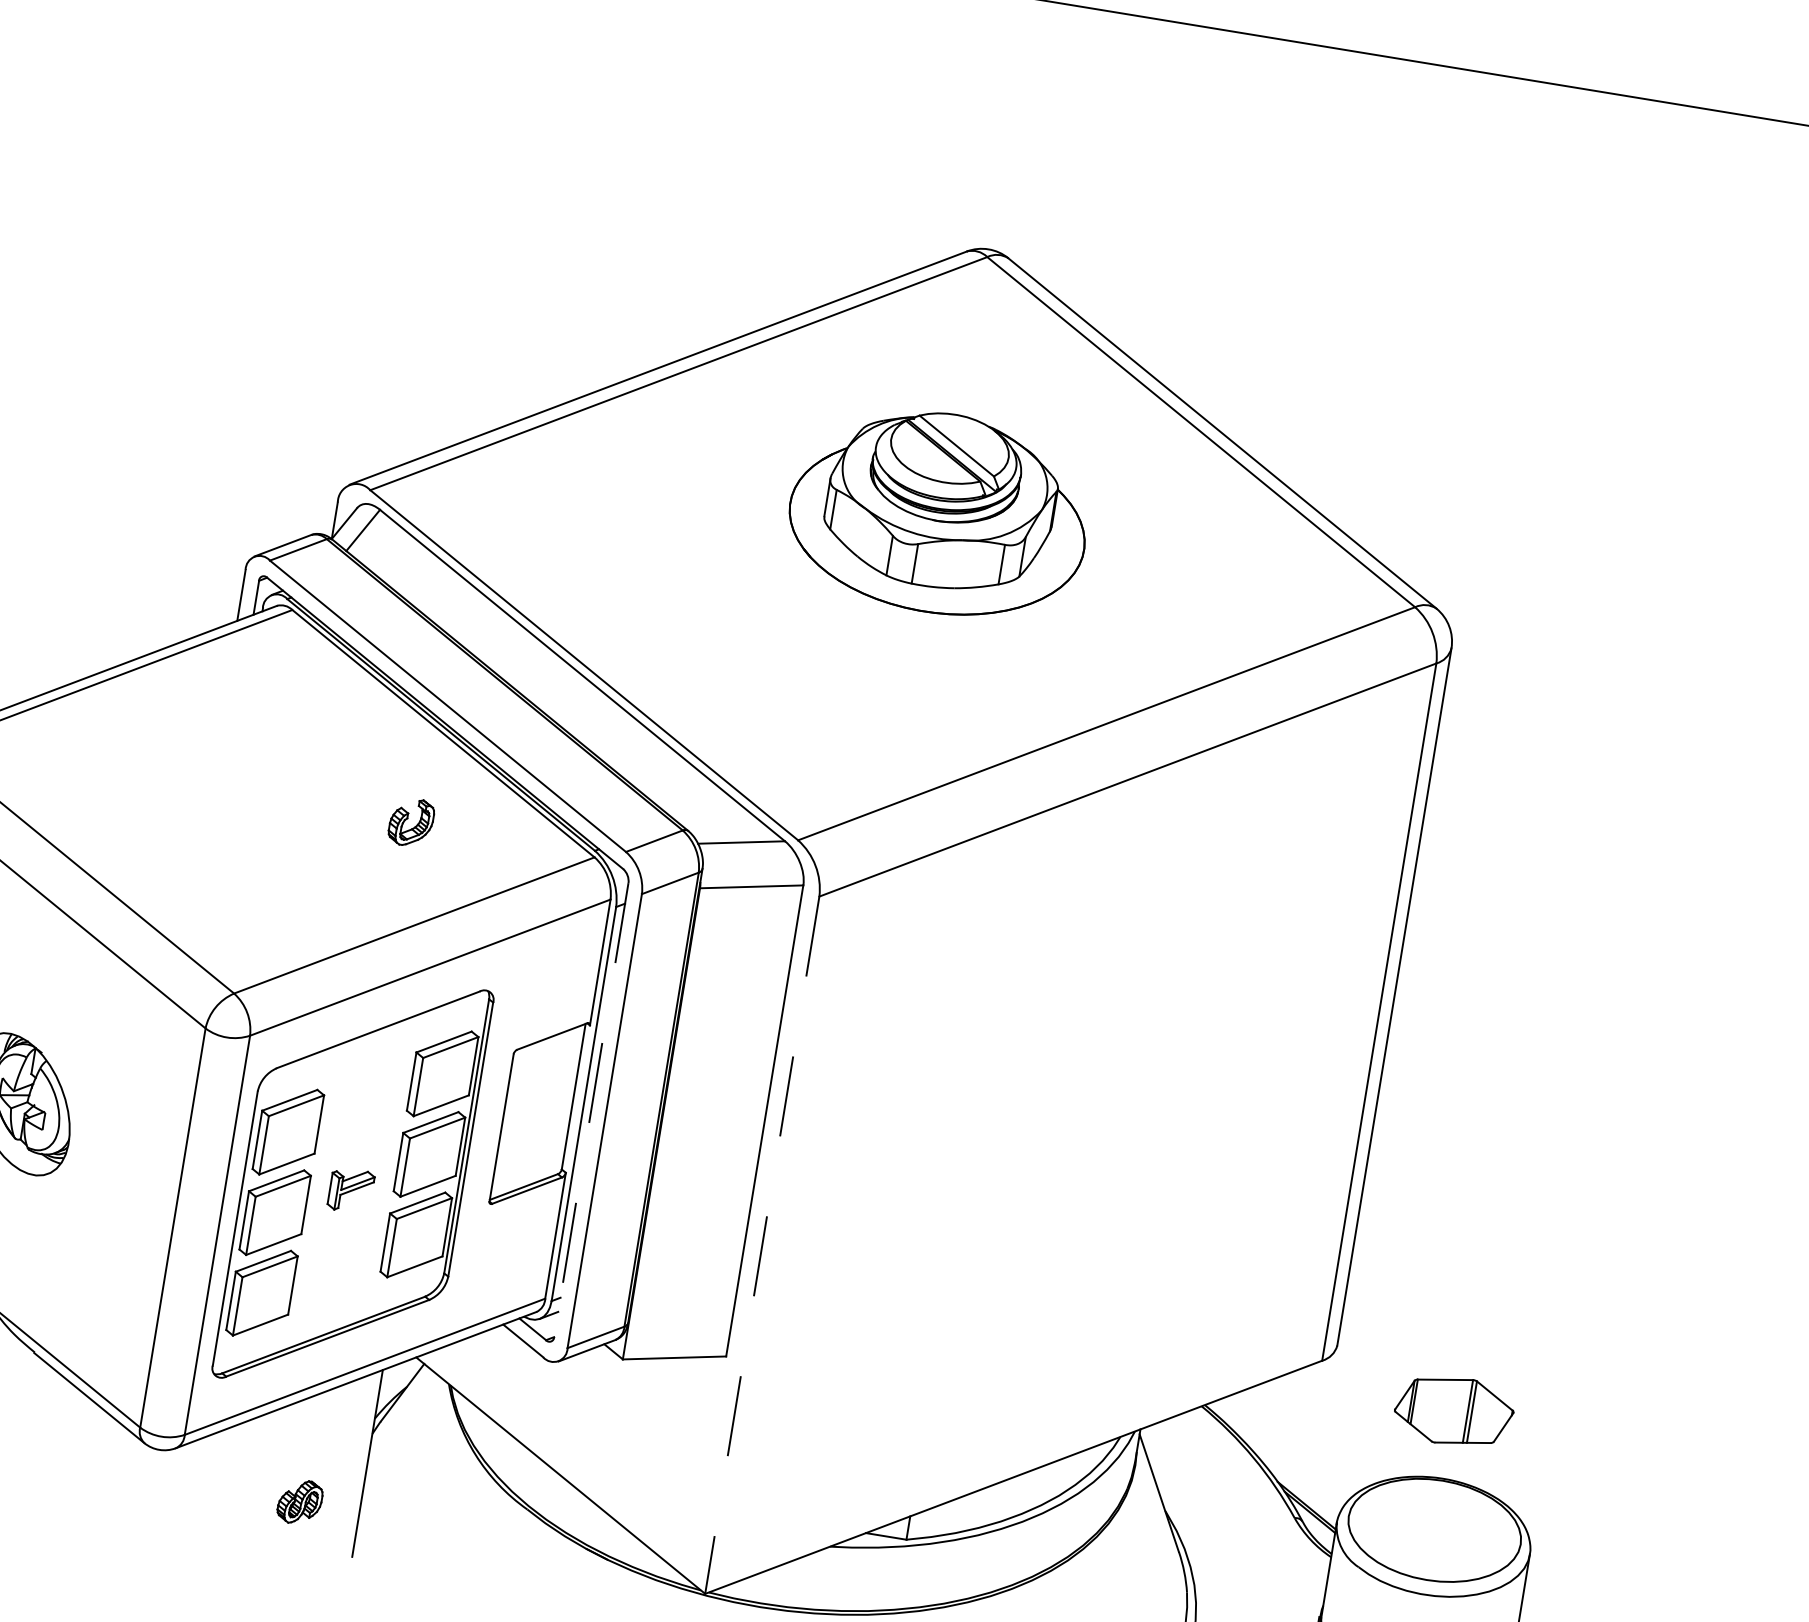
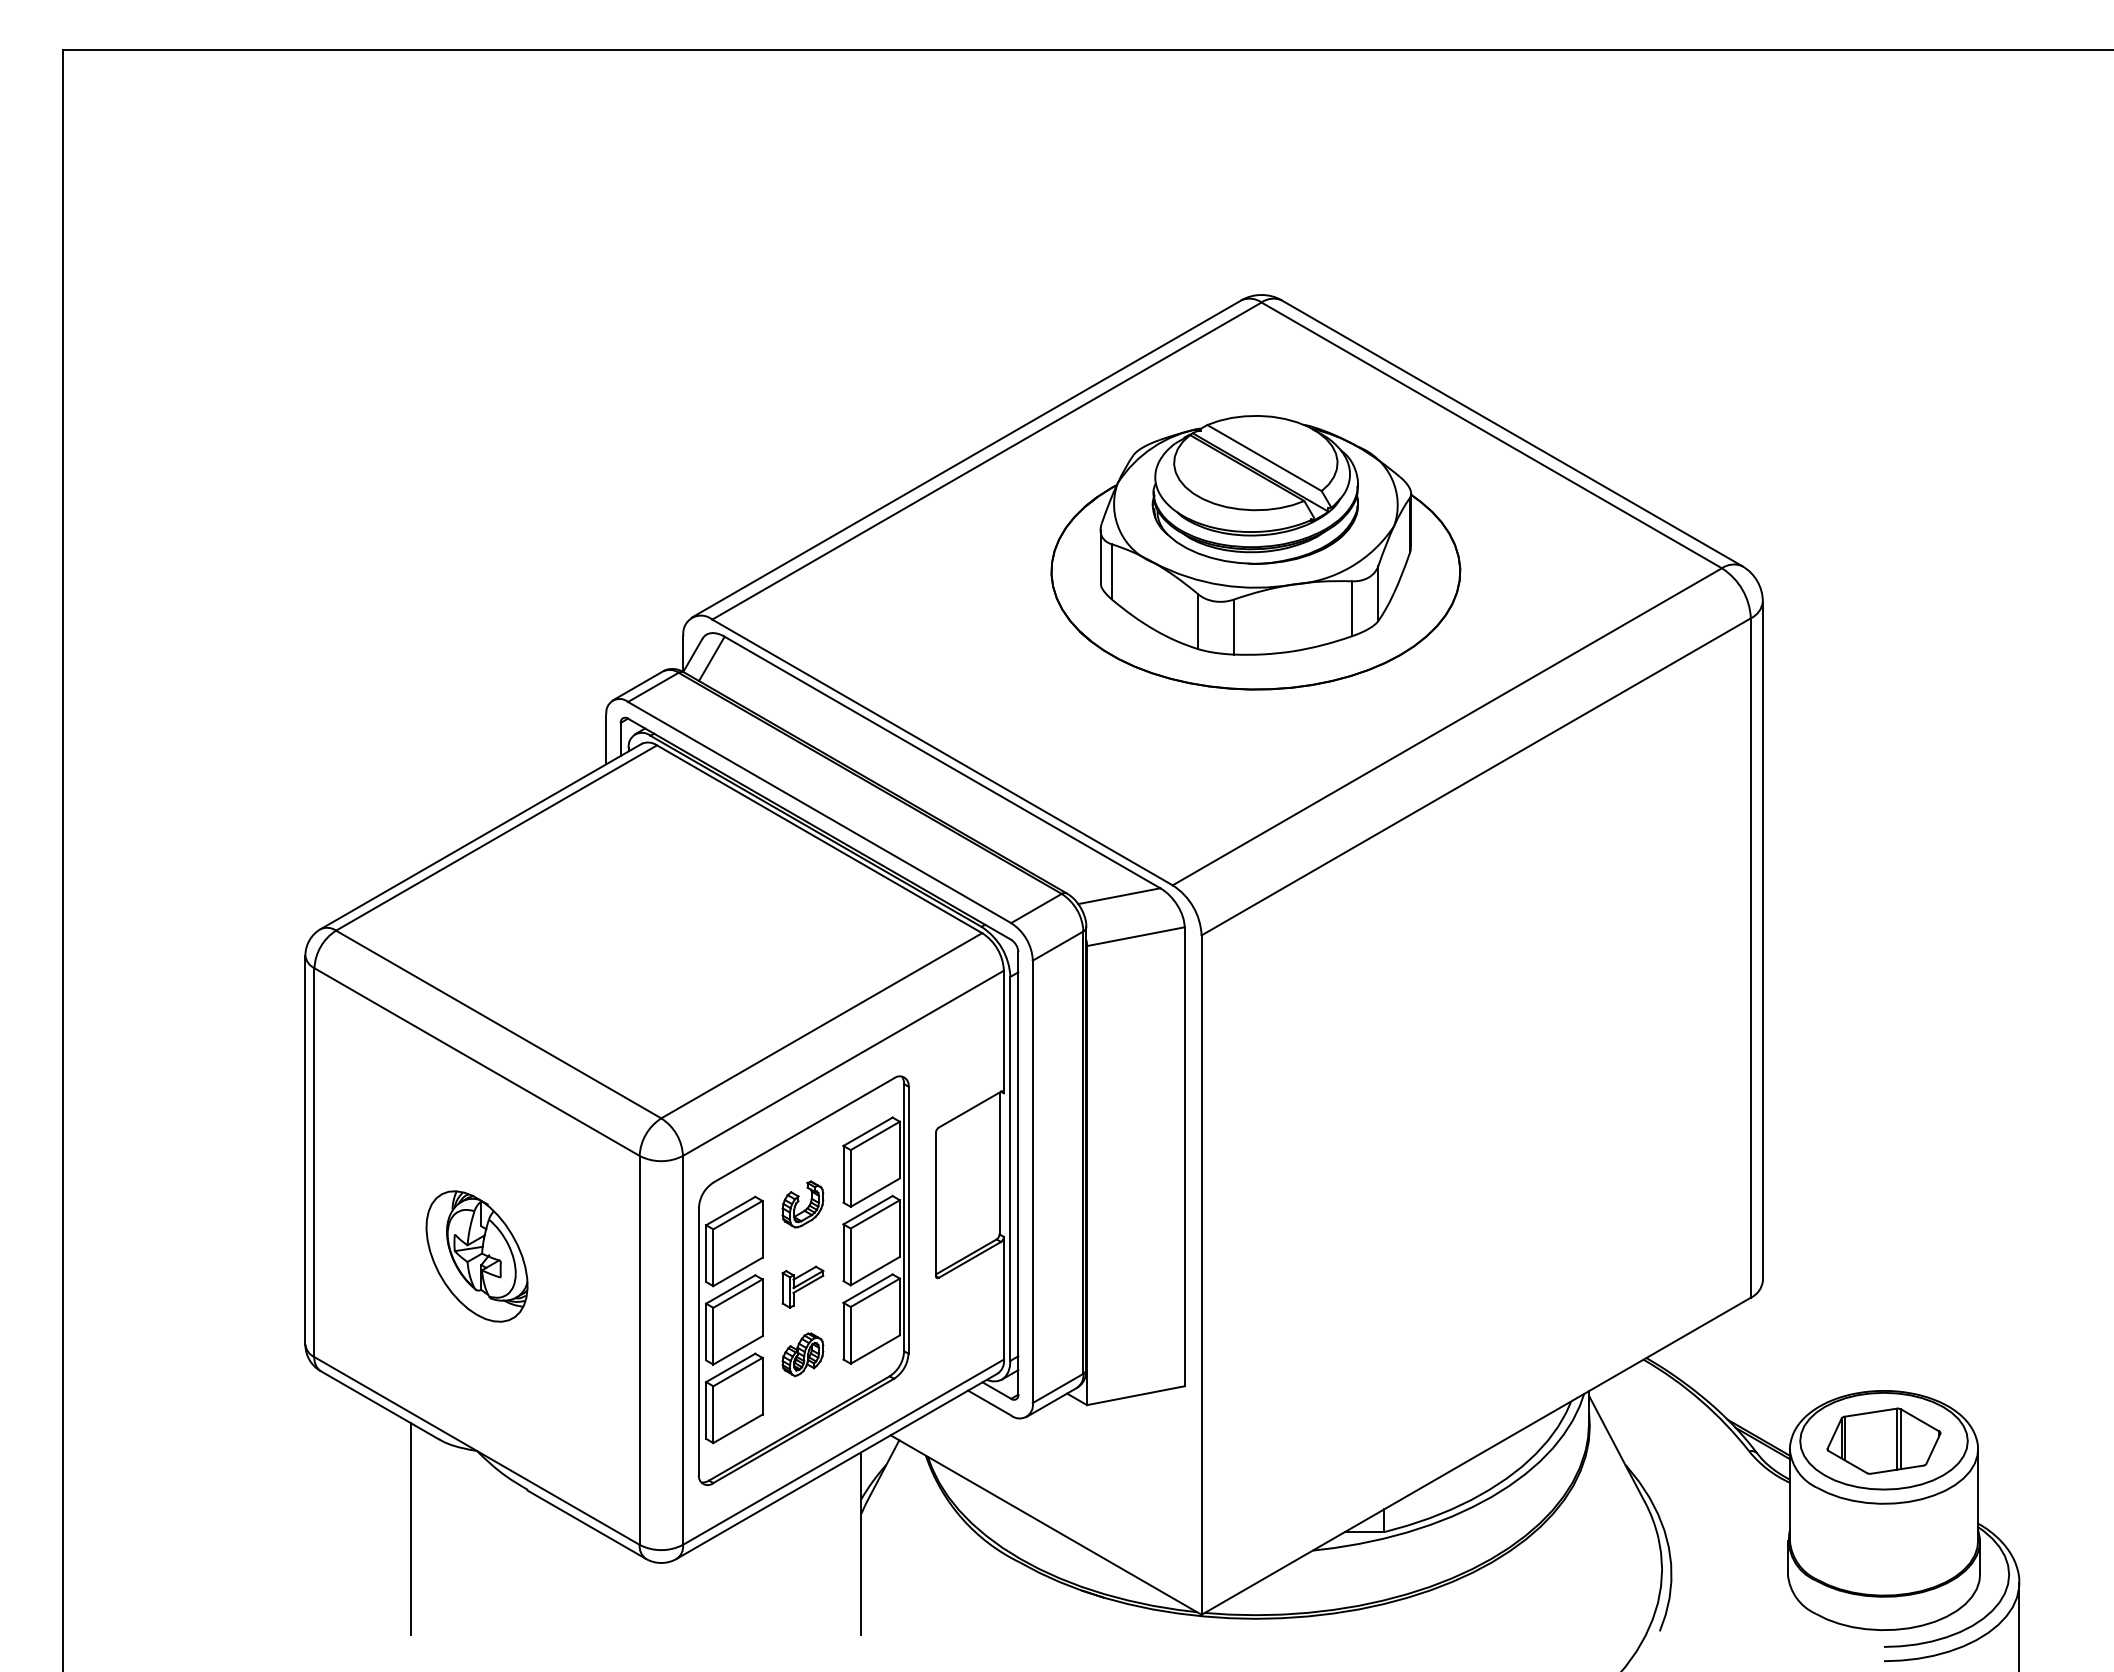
part: (939, 512) -> (1255, 552), size x1.43
part: (410, 822) -> (802, 1204), moved
line: (591, 1111) -> (1018, 1174), dashed -> solid
line: (762, 1245) -> (1201, 1275), dashed -> solid
part: (1453, 1410) -> (1883, 1440), moved
part: (299, 1501) -> (802, 1354), moved

